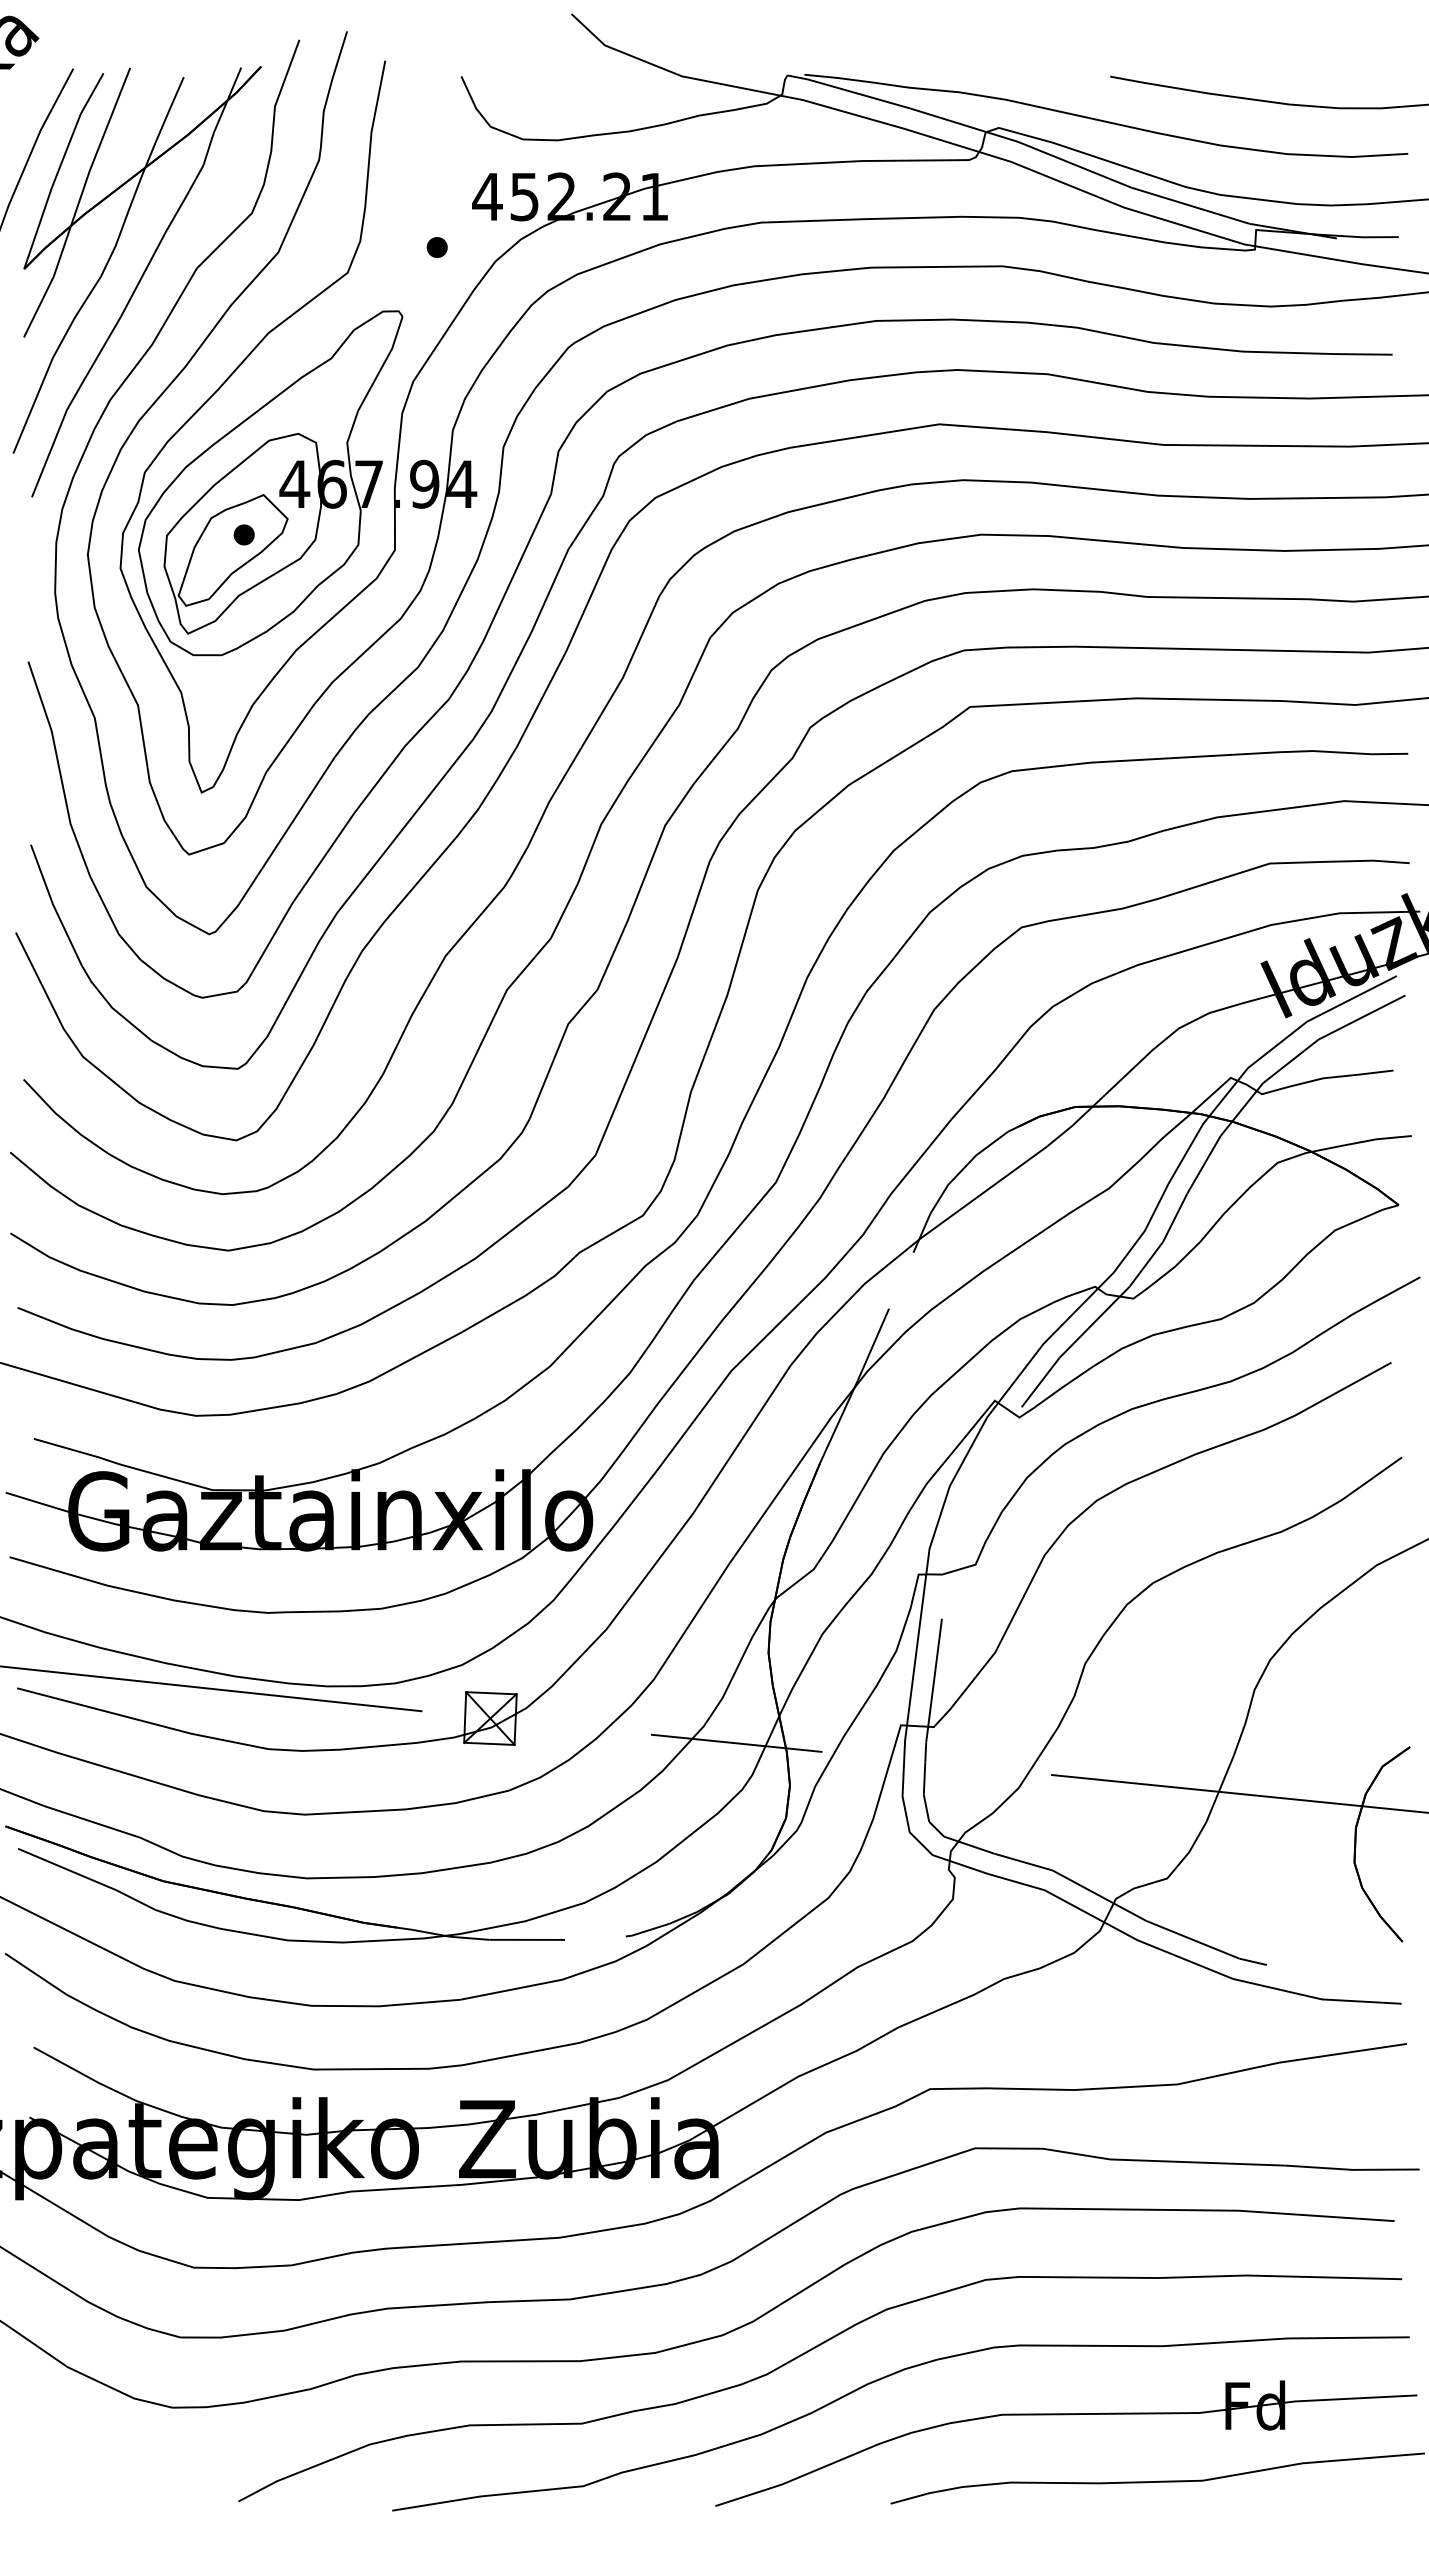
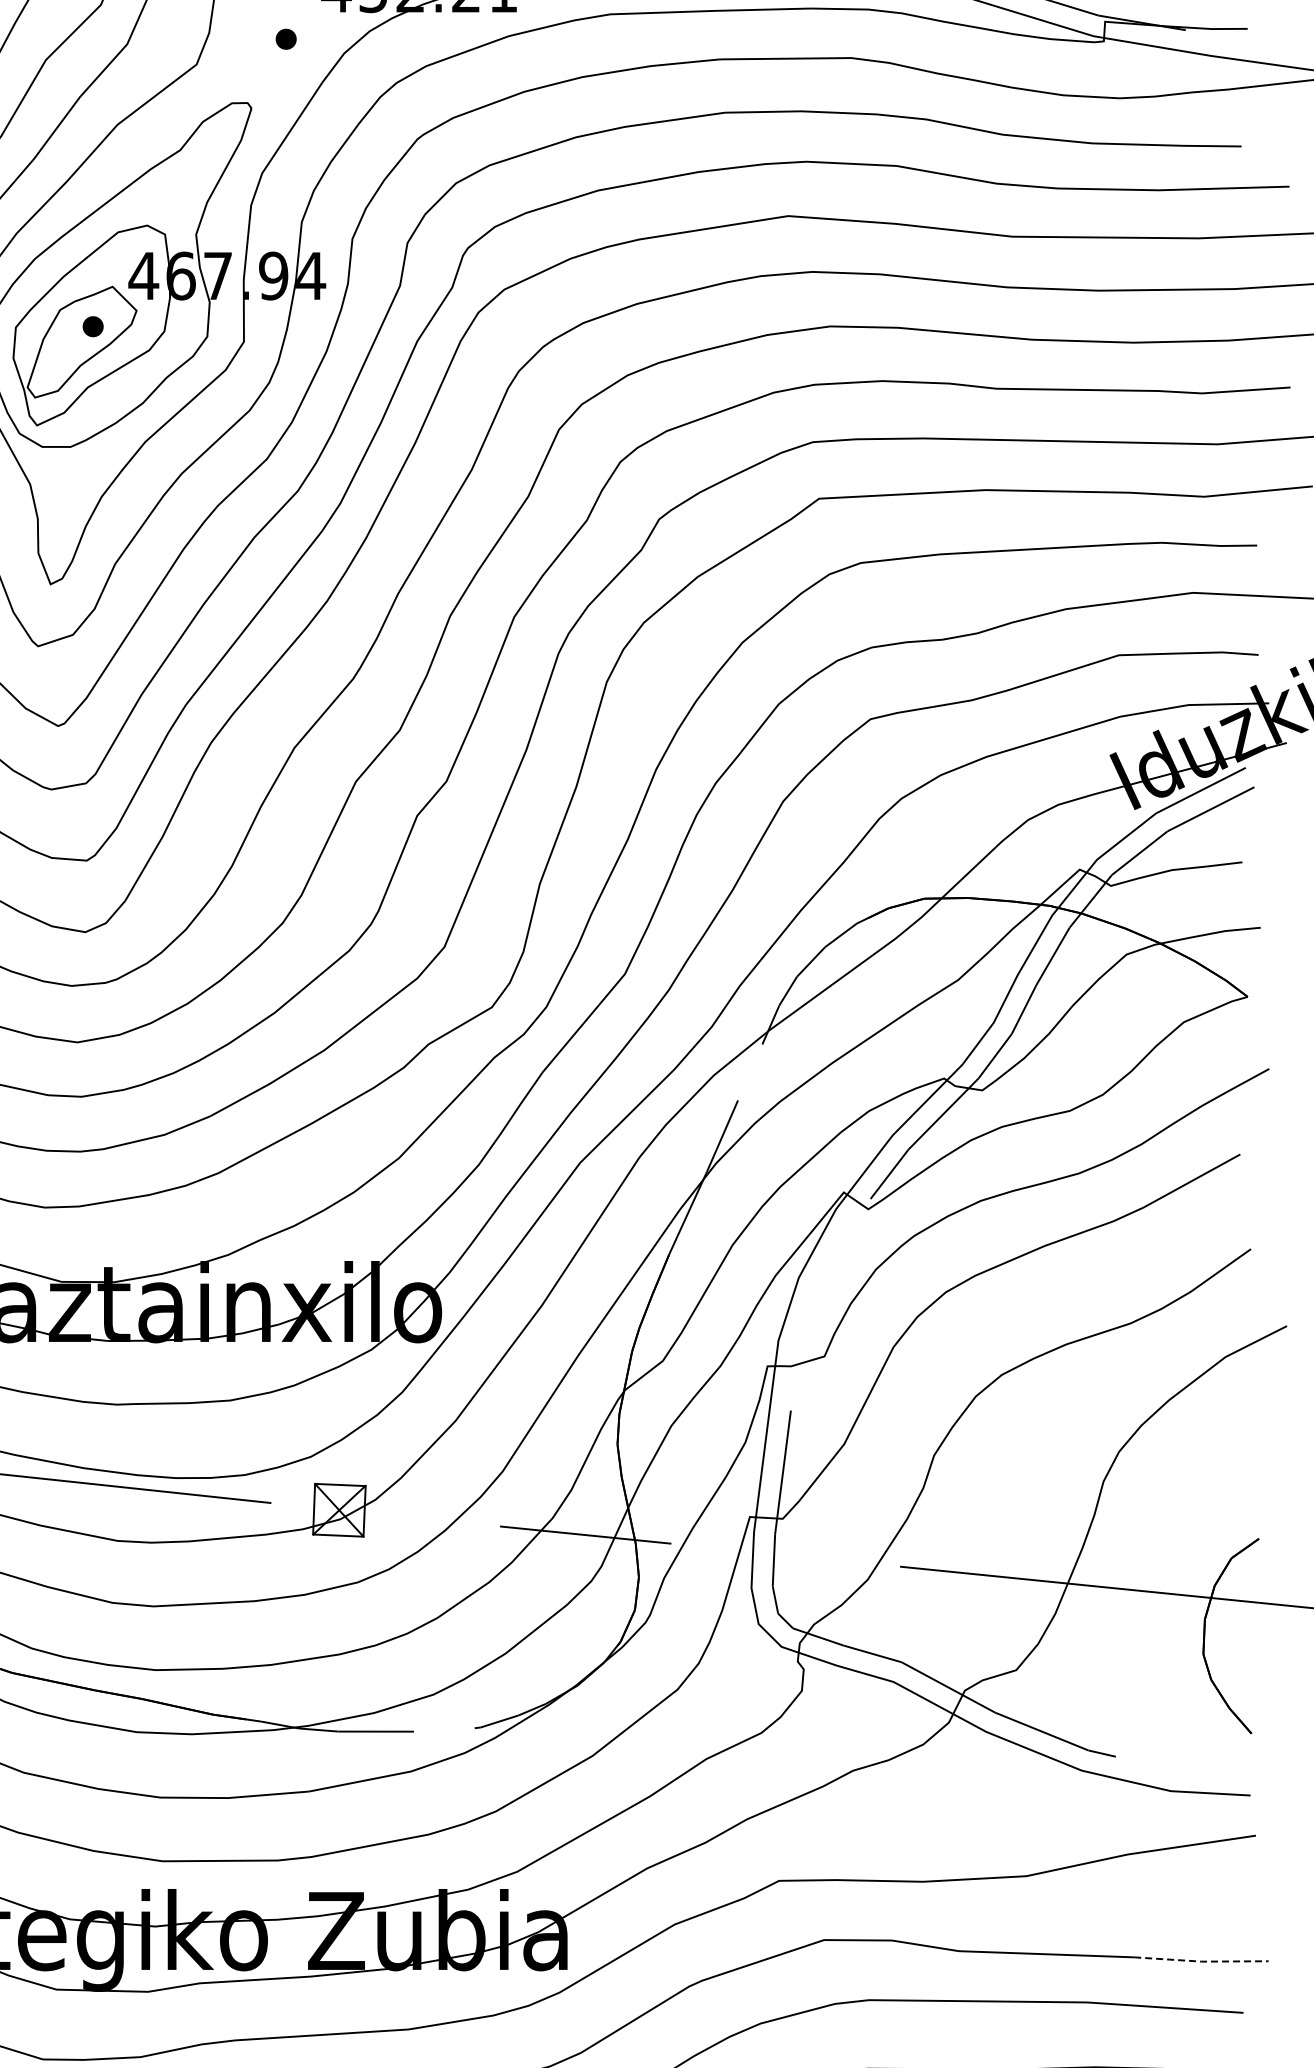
line: (1352, 2169) -> (1201, 1961), solid -> dashed

